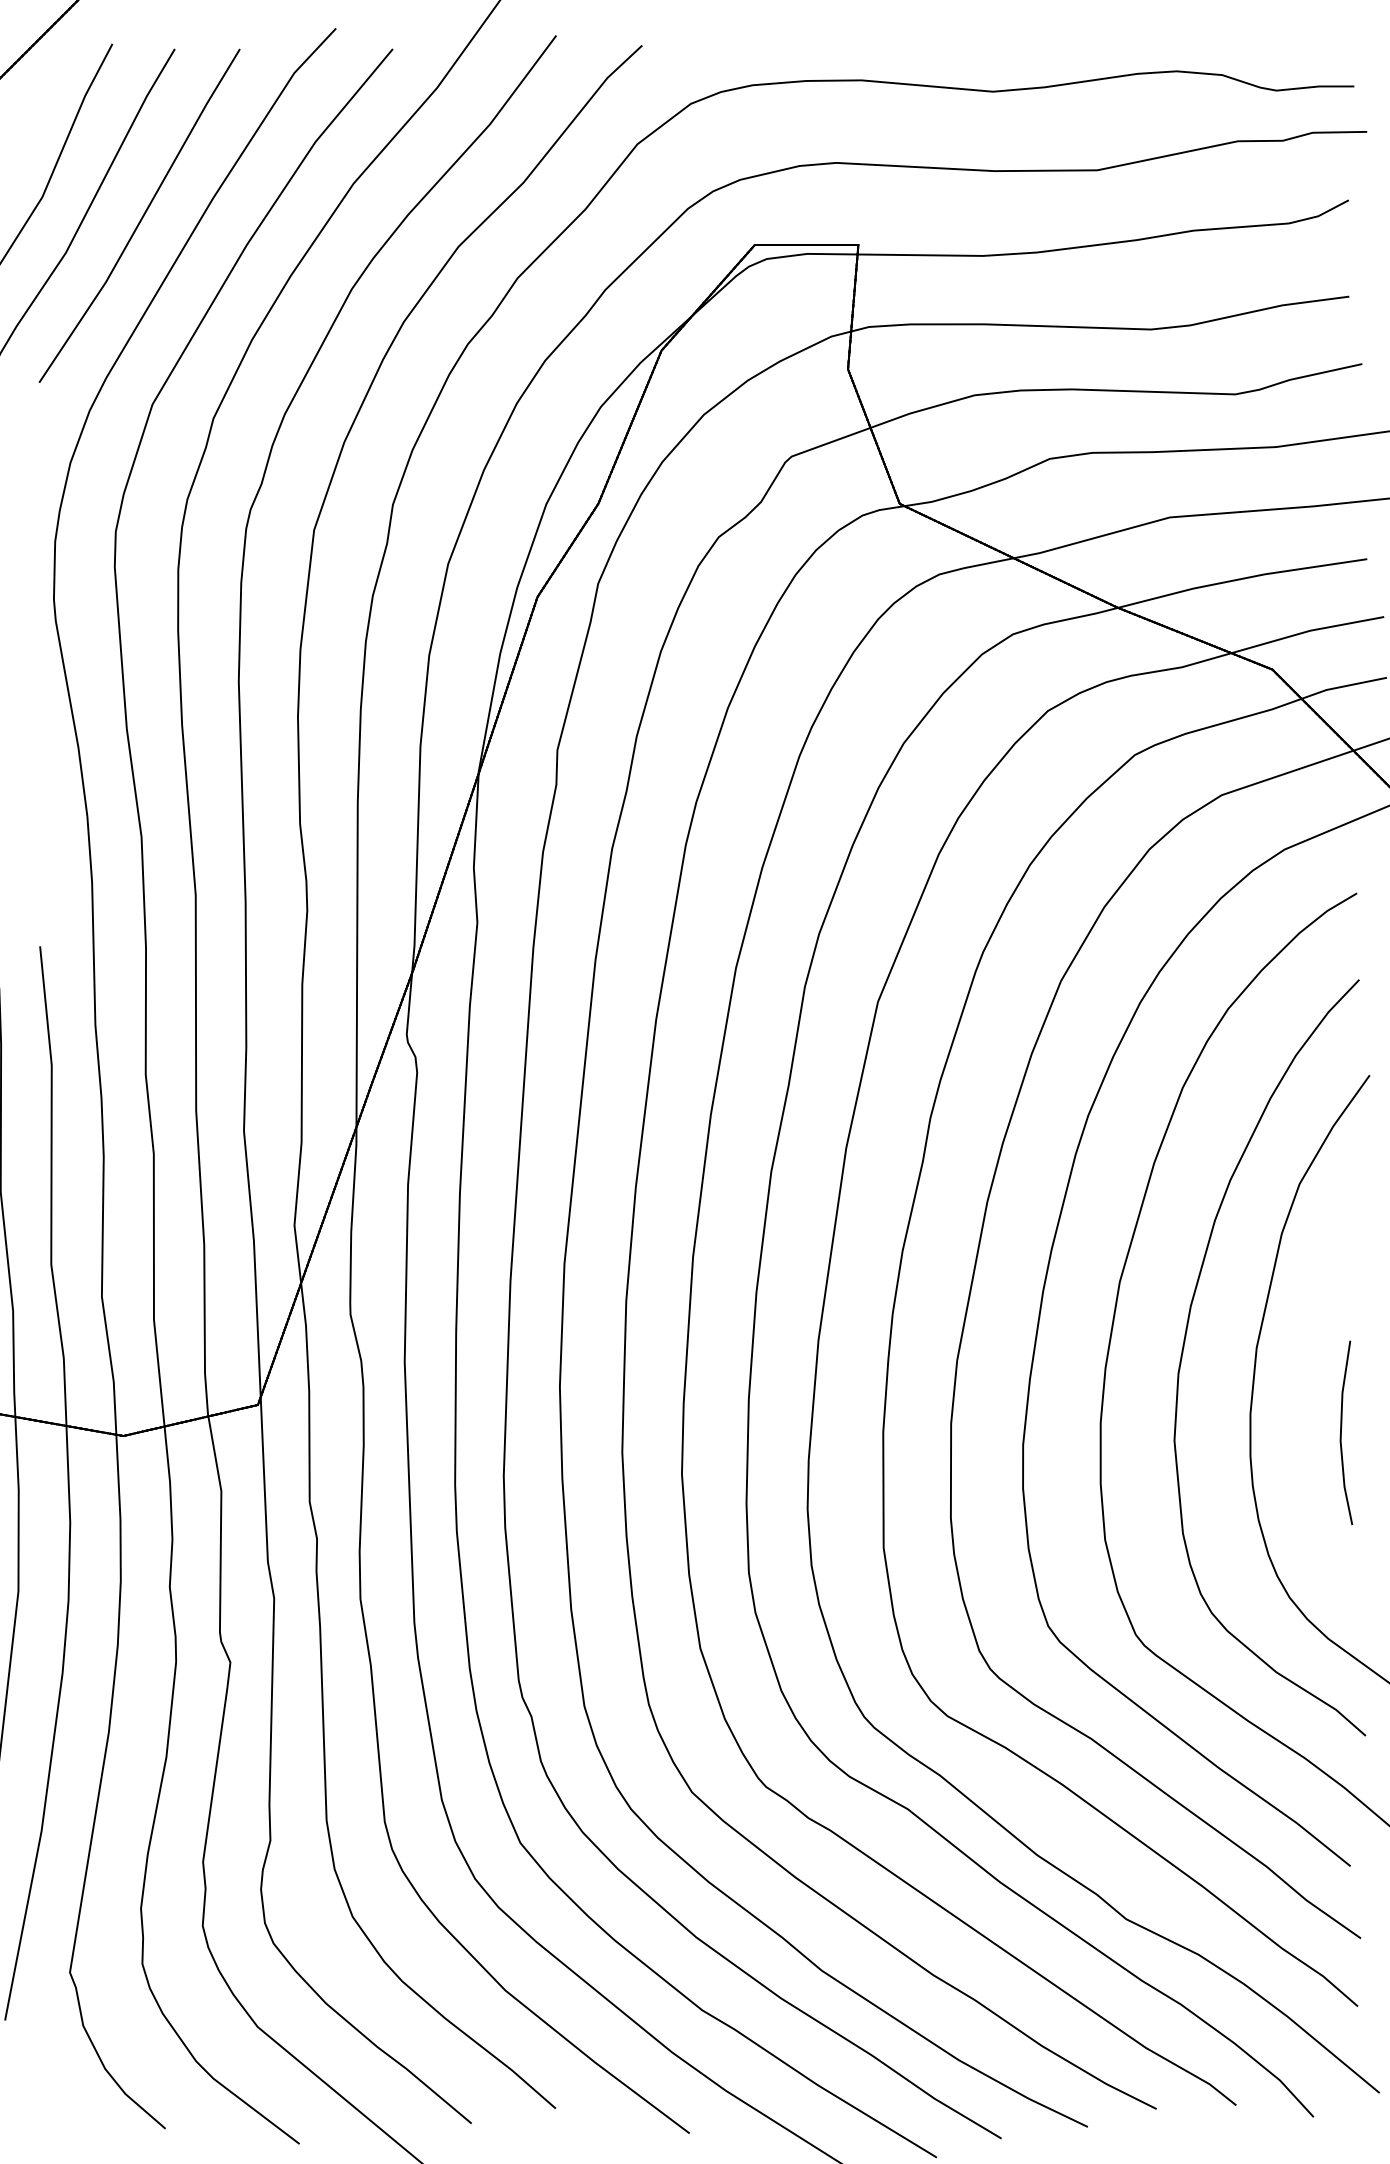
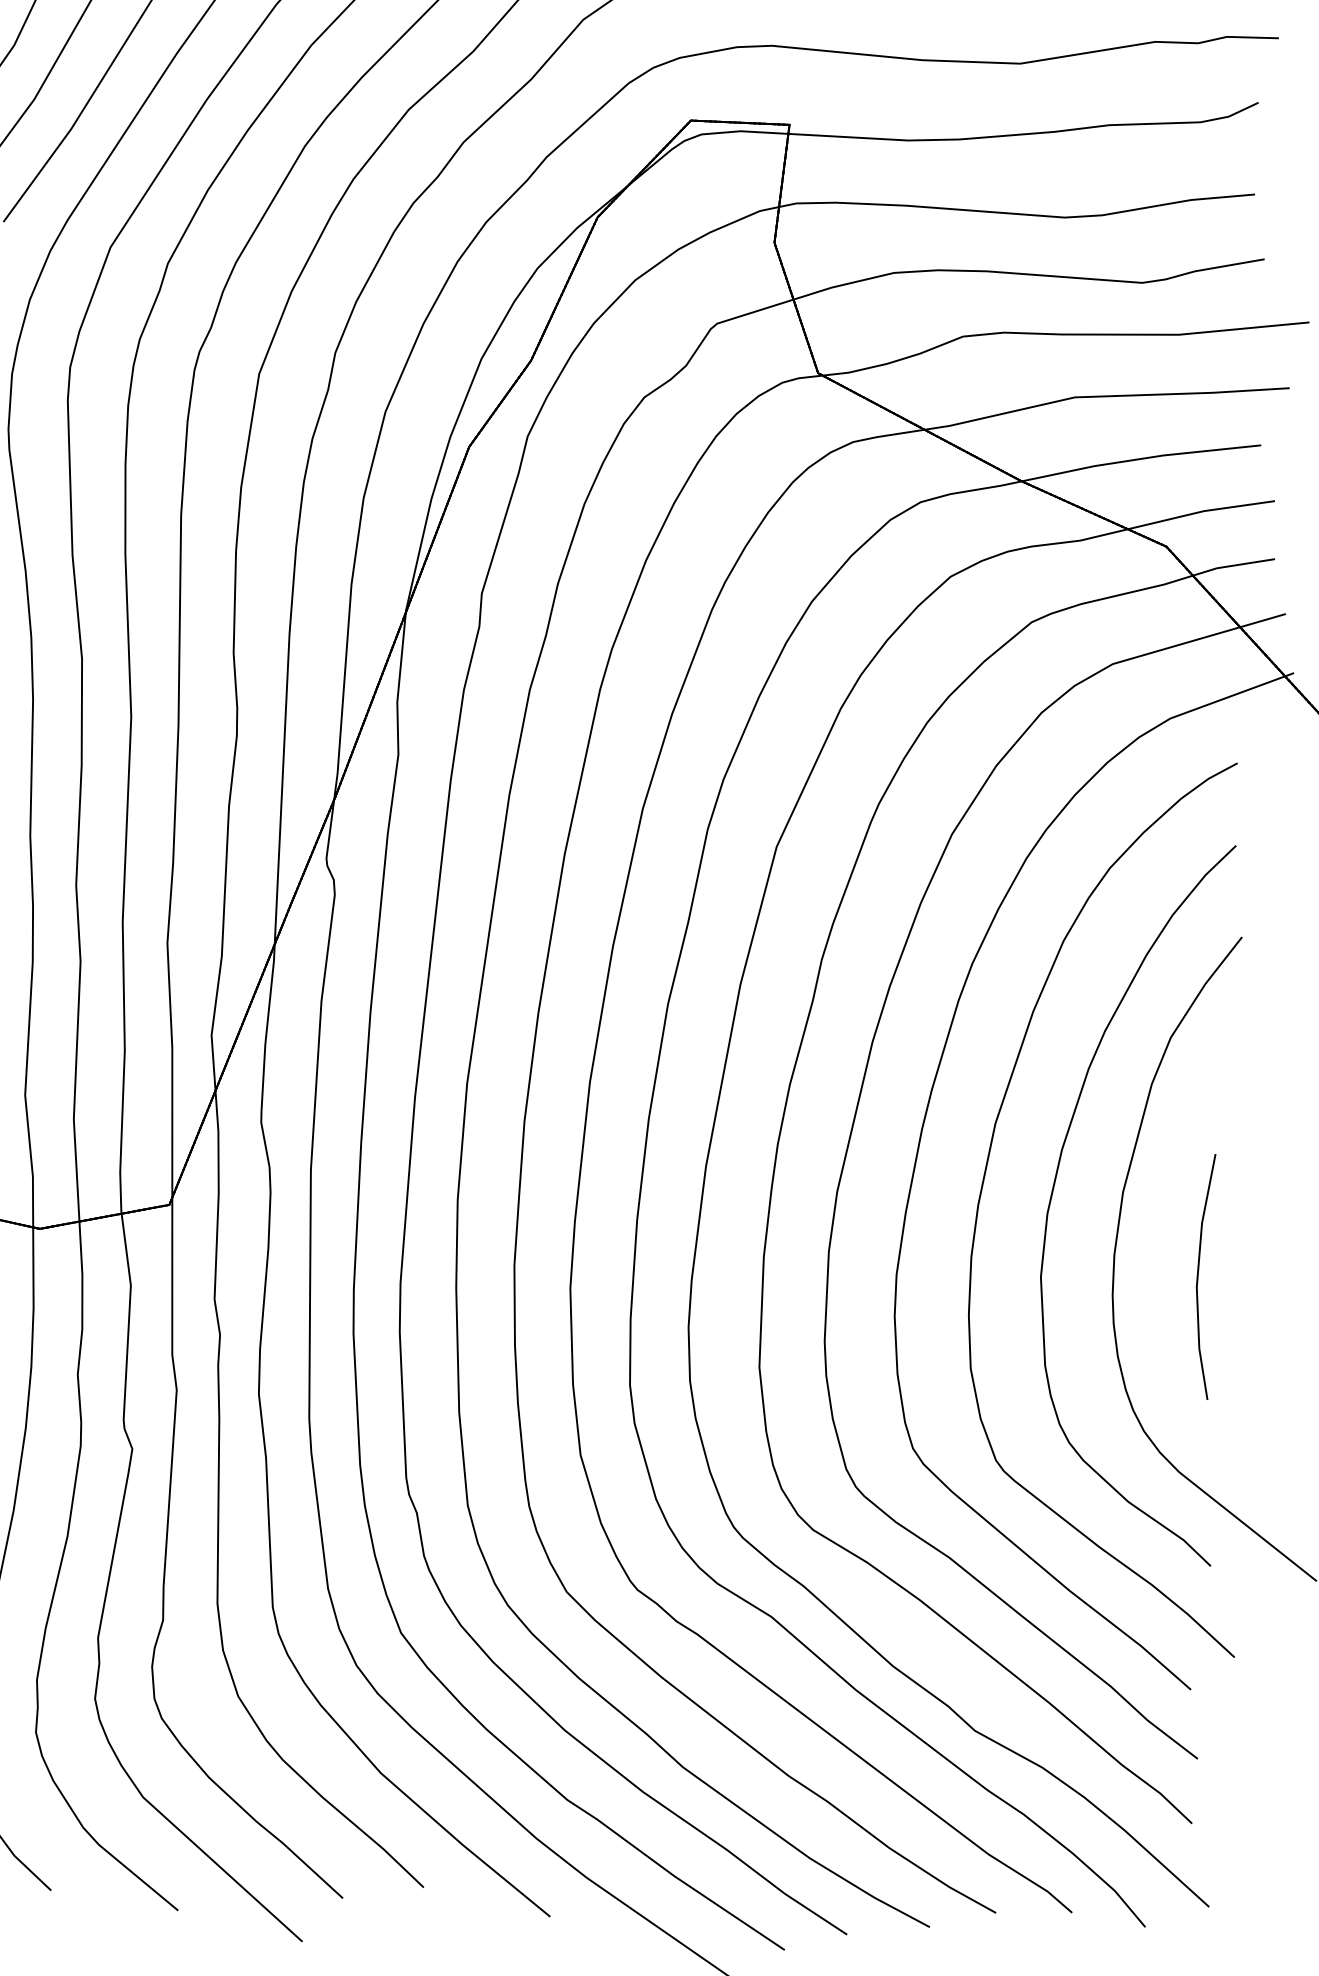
part: (1346, 1432) -> (1205, 1276), size x1.4

